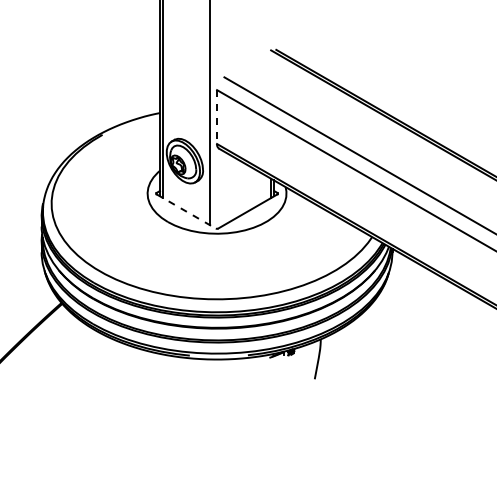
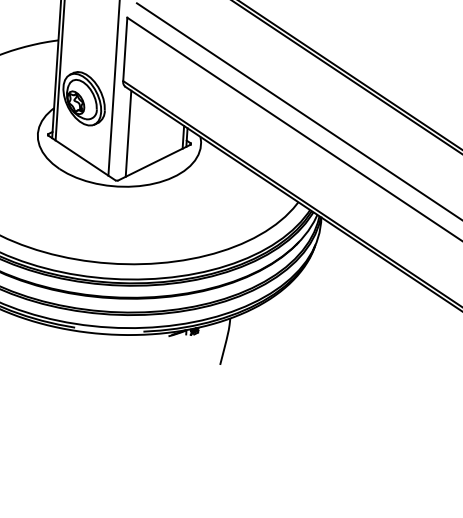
line: (217, 117) -> (125, 49), dashed -> solid
line: (224, 188) -> (128, 133), added
line: (186, 211) -> (82, 158), dashed -> solid

